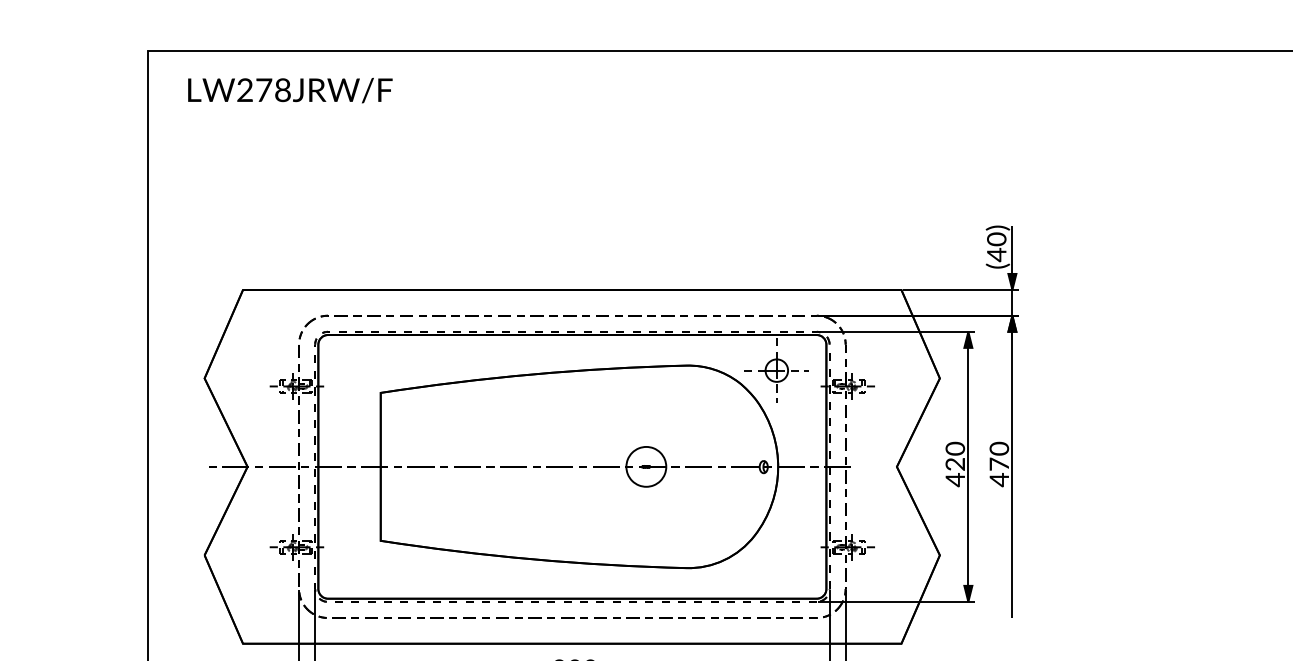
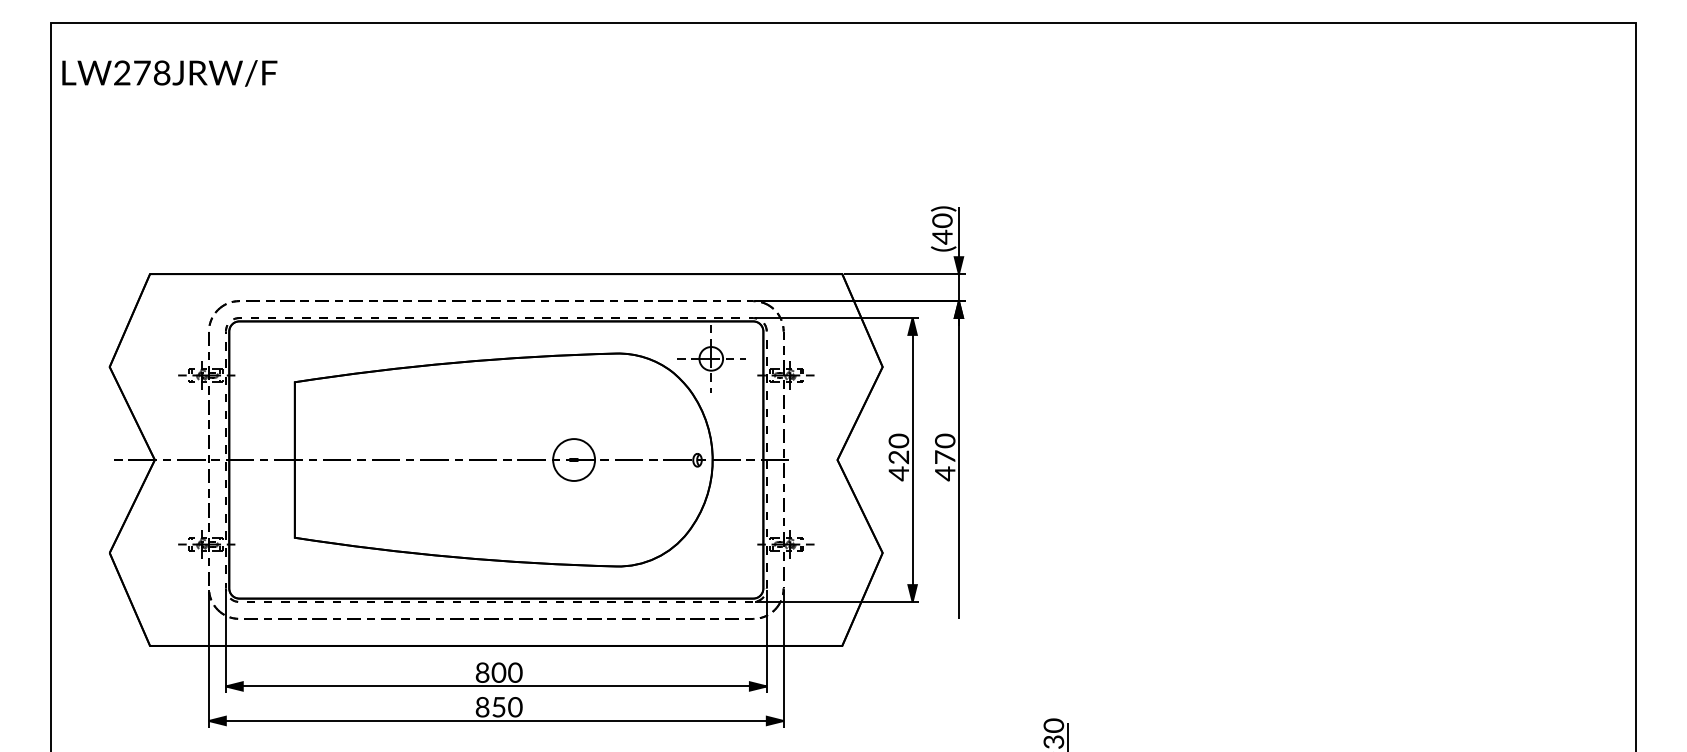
text: (290, 90) -> (169, 73), moved

